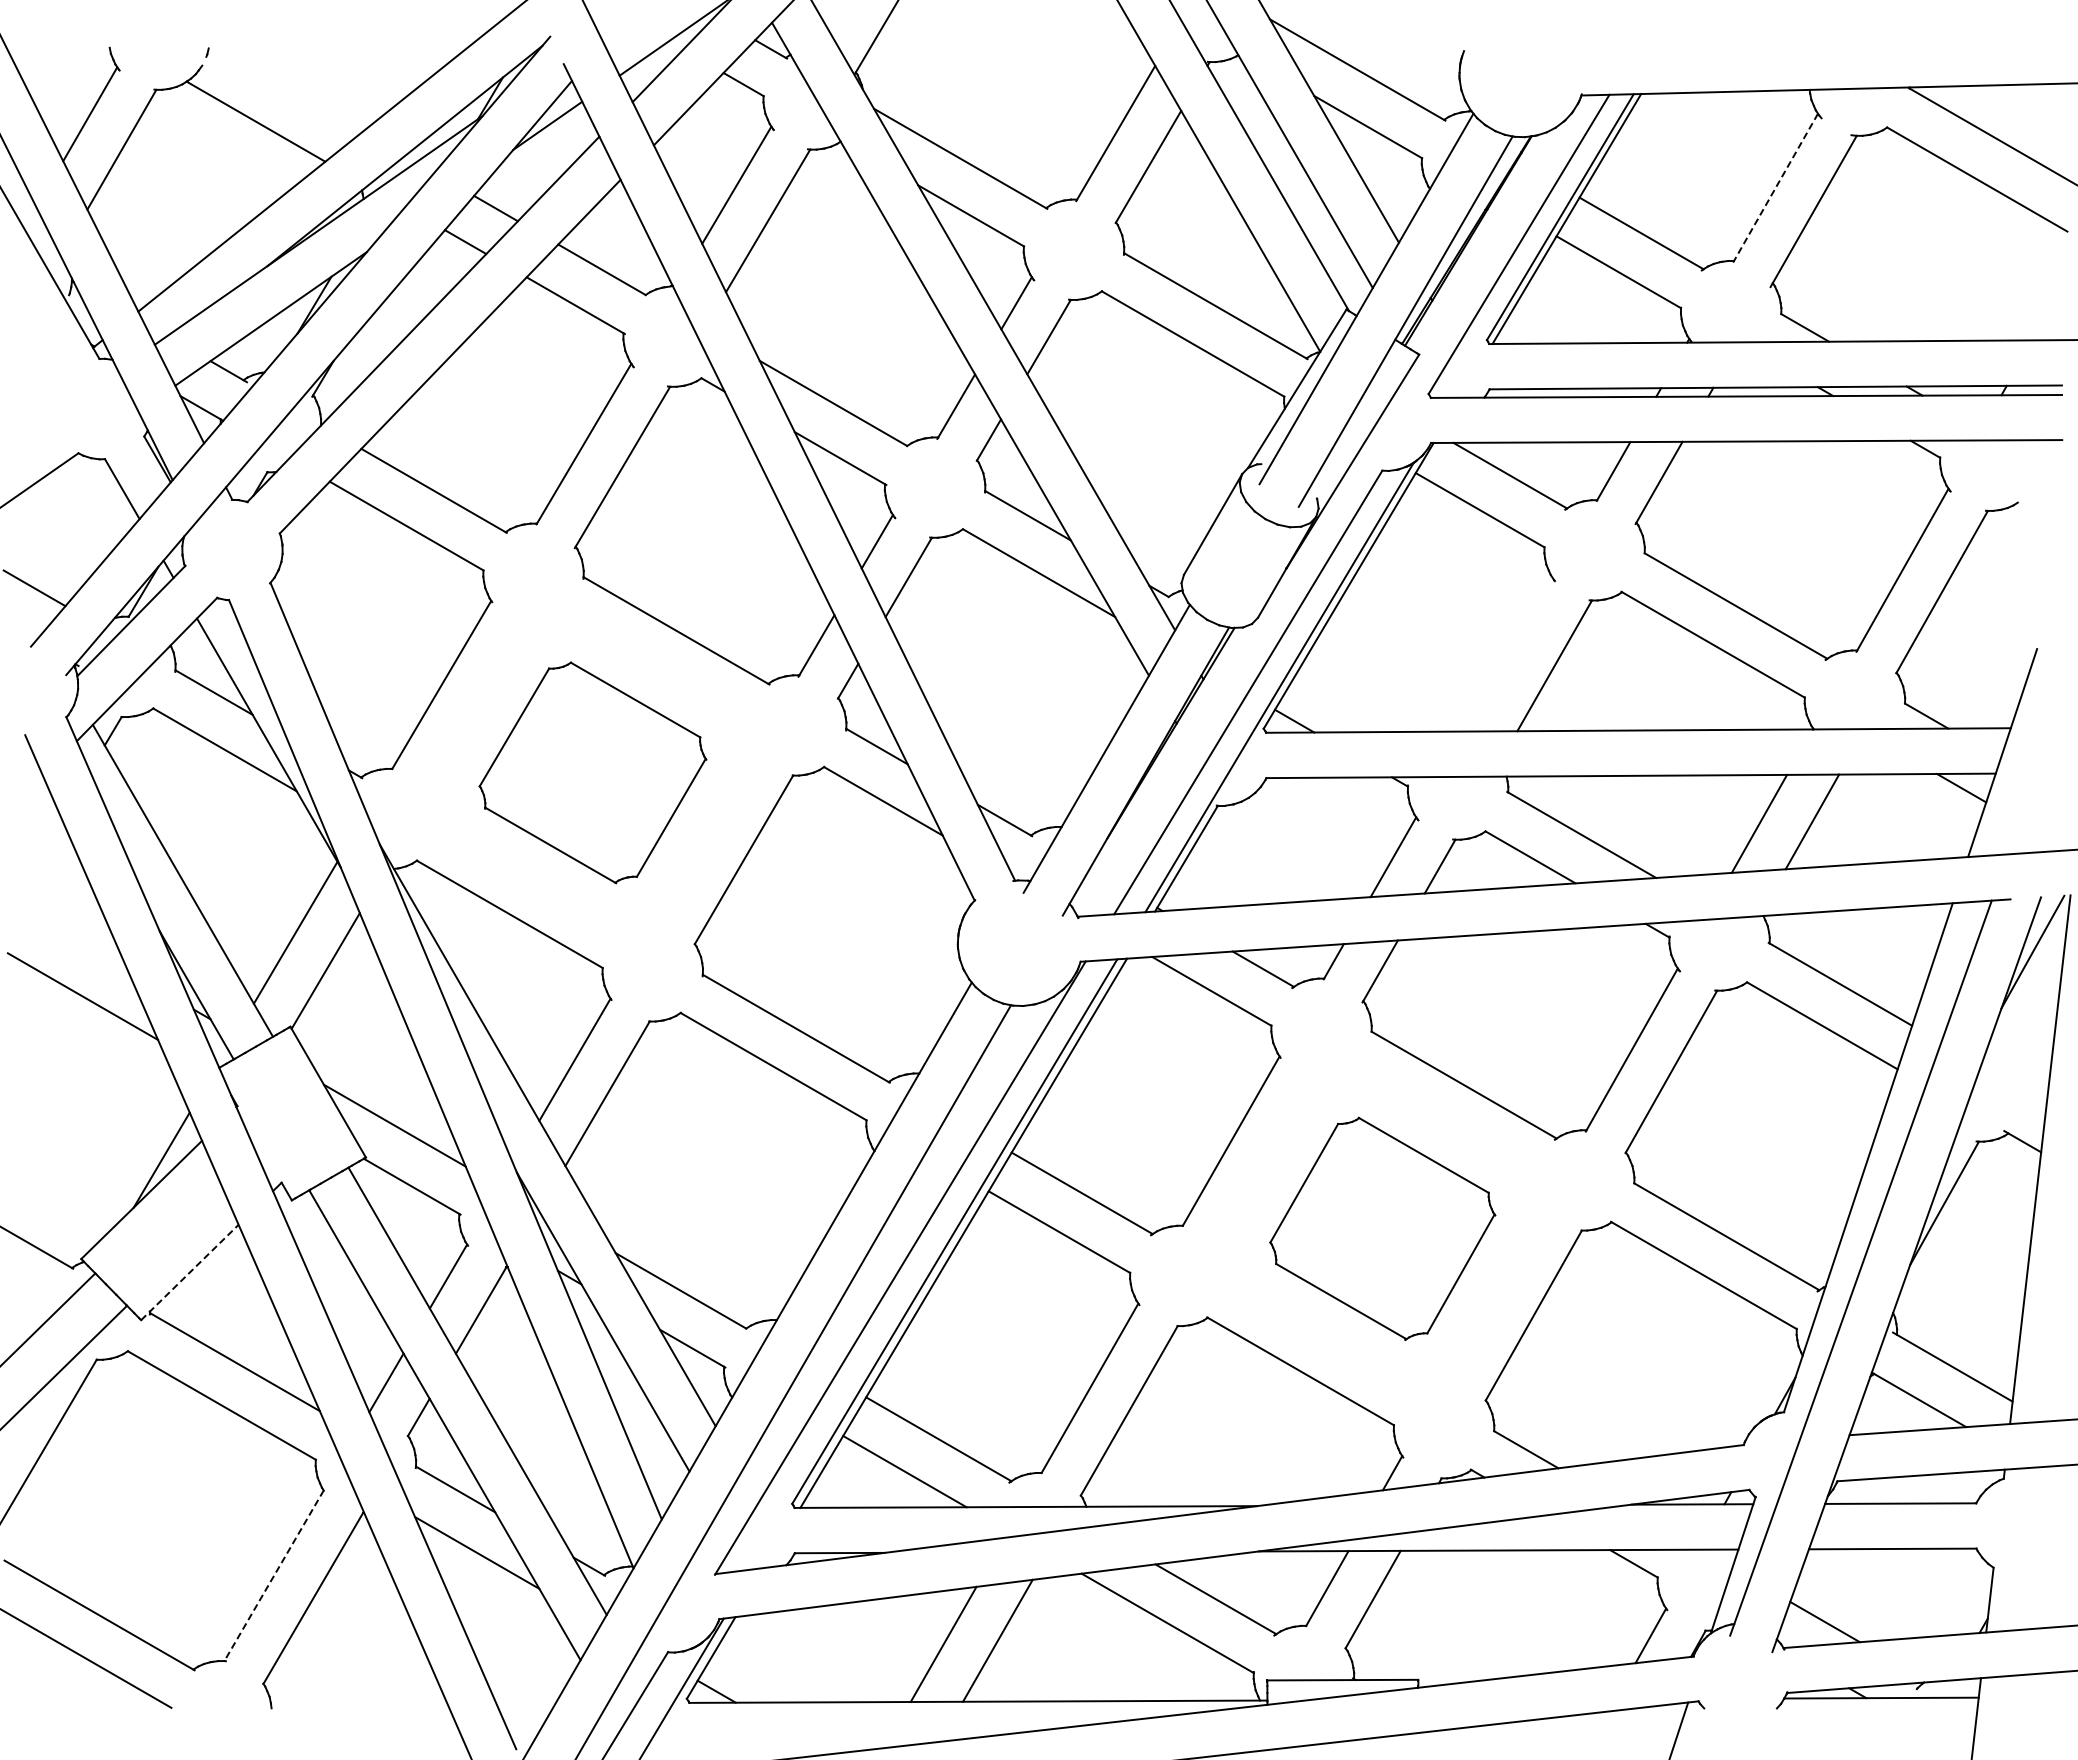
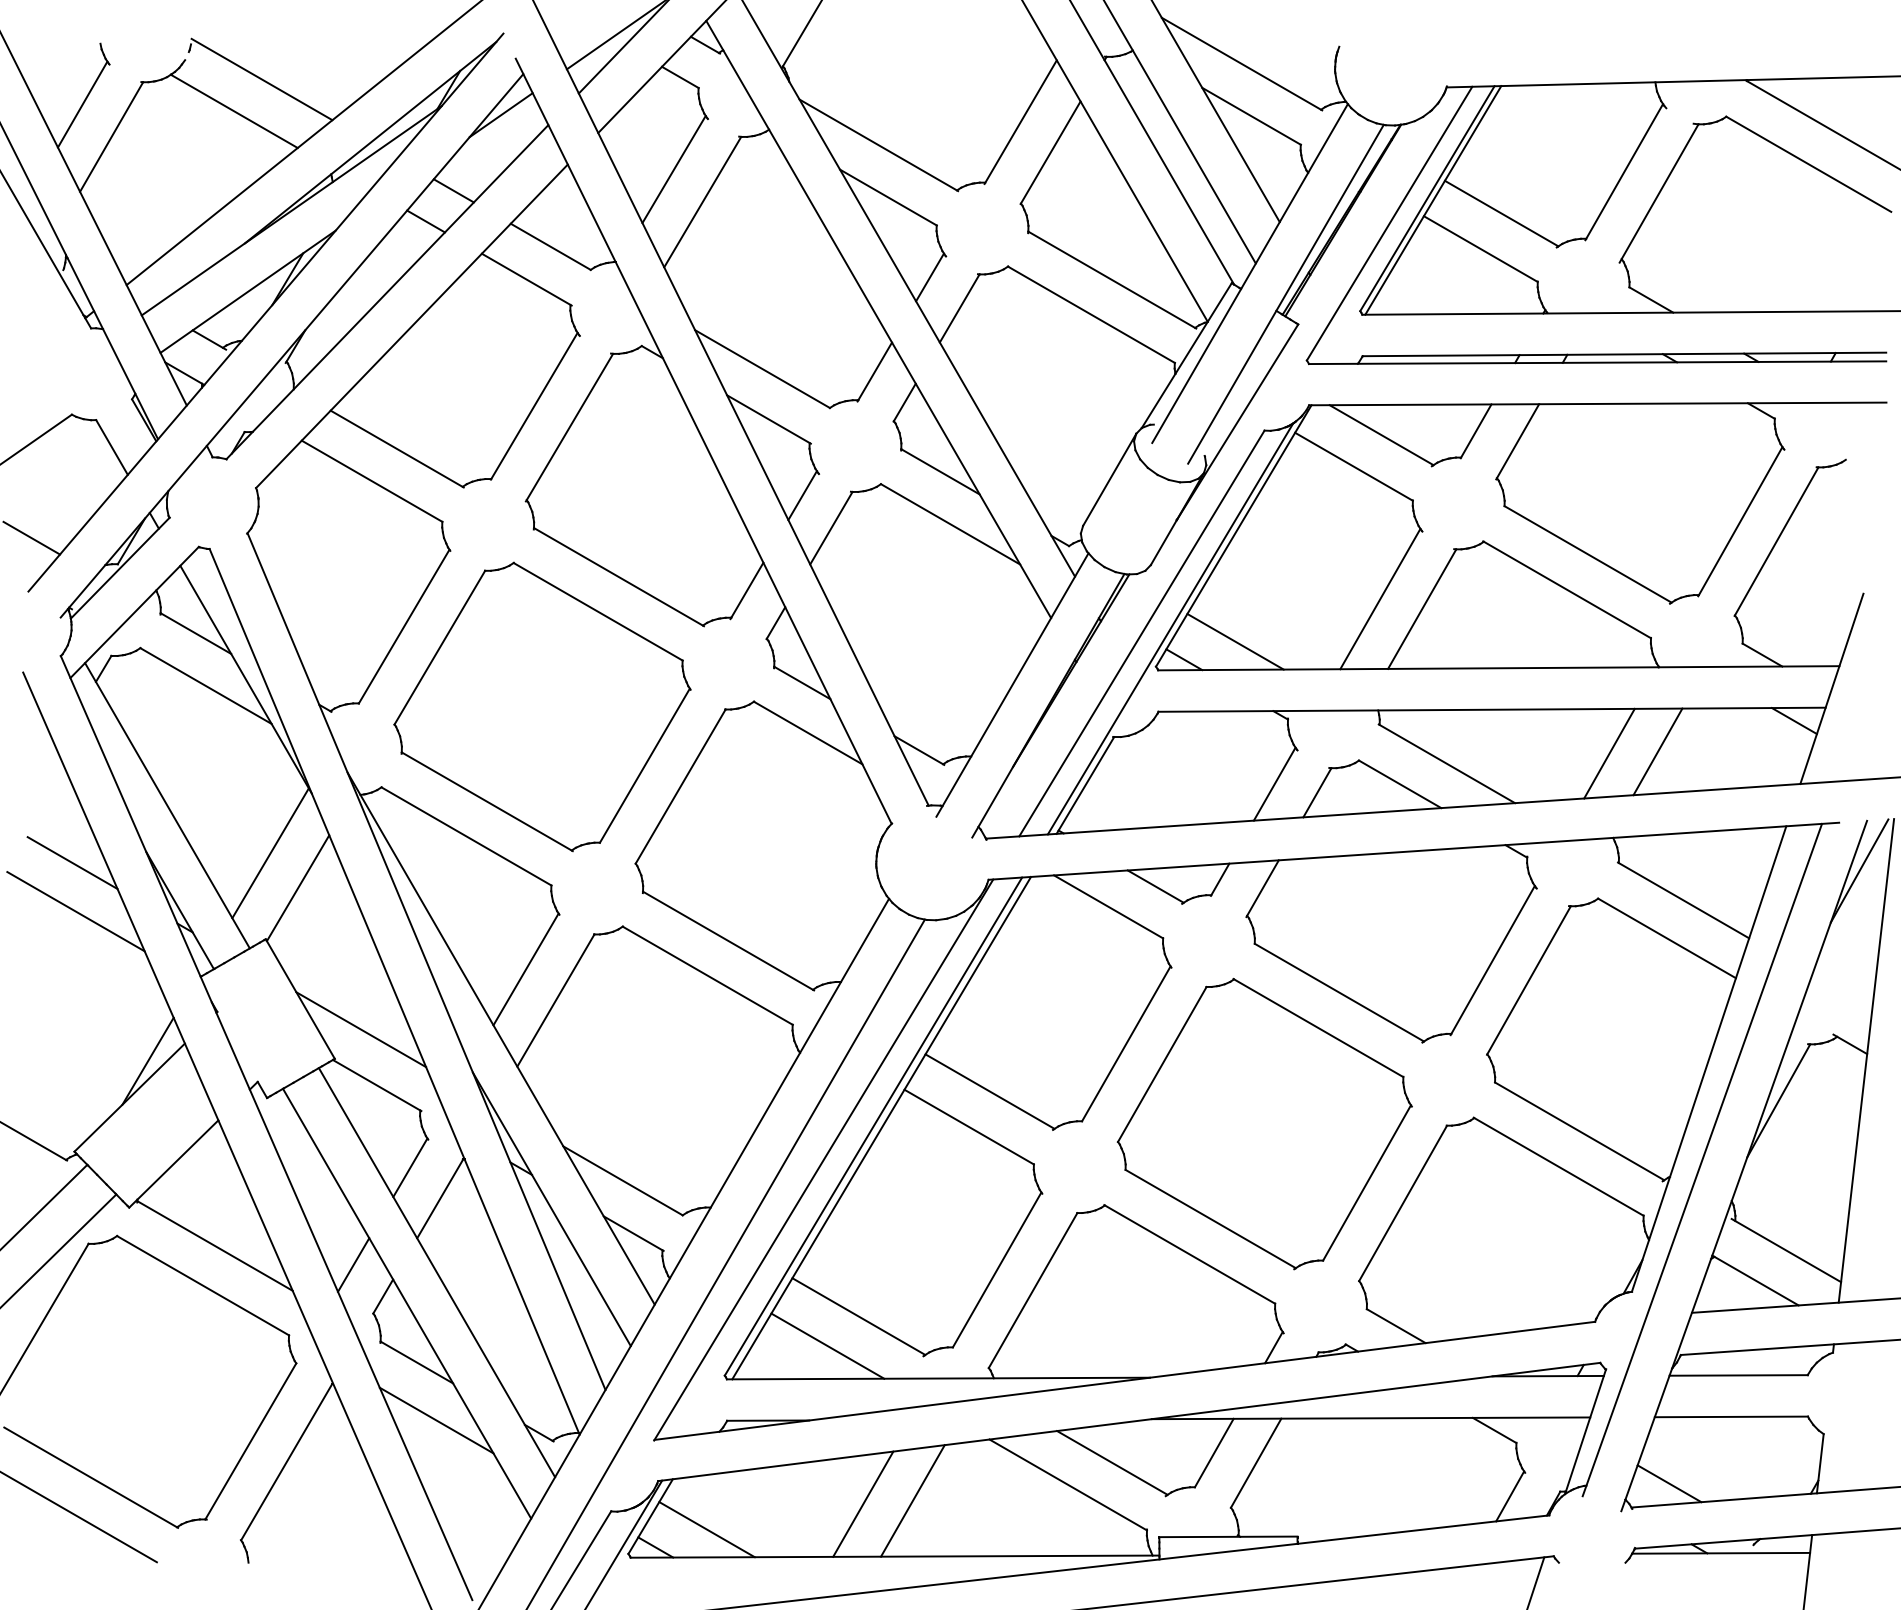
line: (286, 86) -> (262, 79), added
line: (1775, 188) -> (1624, 172), dashed -> solid
line: (1508, 654) -> (1379, 598), added
line: (1350, 701) -> (1235, 641), added
part: (592, 772) -> (542, 706), size x1.43
line: (79, 943) -> (72, 863), added
part: (1382, 1228) -> (1264, 1123), size x1.43
line: (190, 1272) -> (174, 1164), dashed -> solid
line: (274, 1575) -> (251, 1441), dashed -> solid
line: (772, 1672) -> (706, 1529), added

